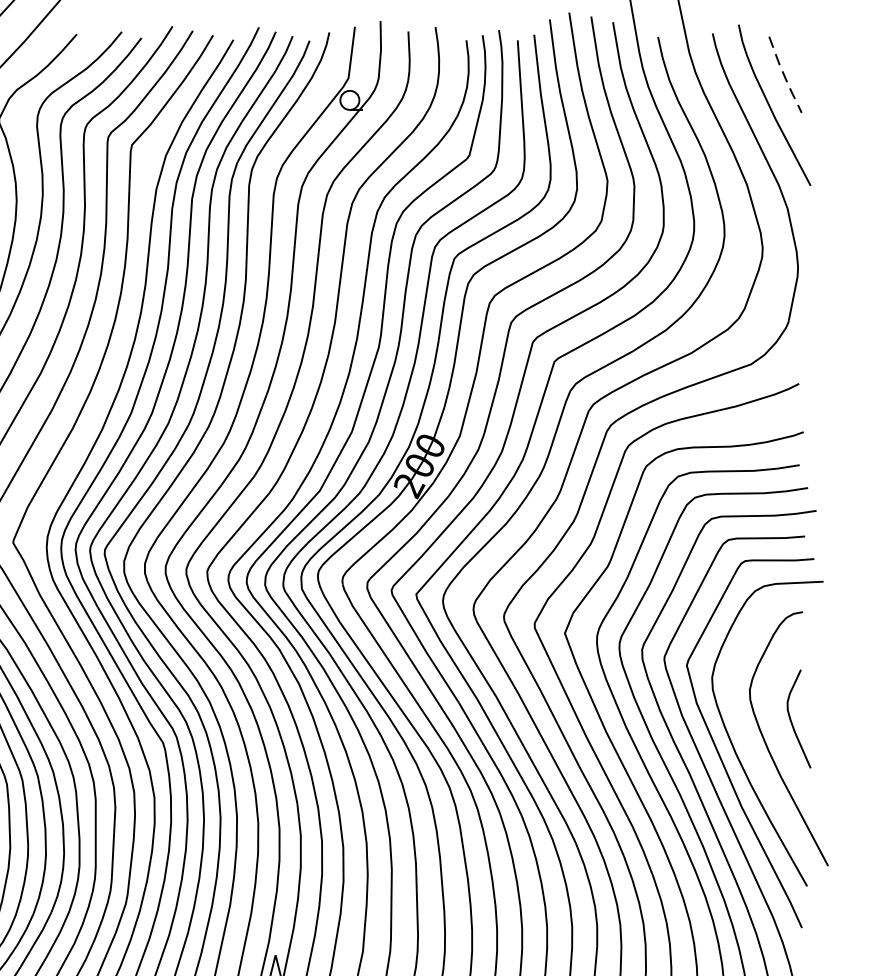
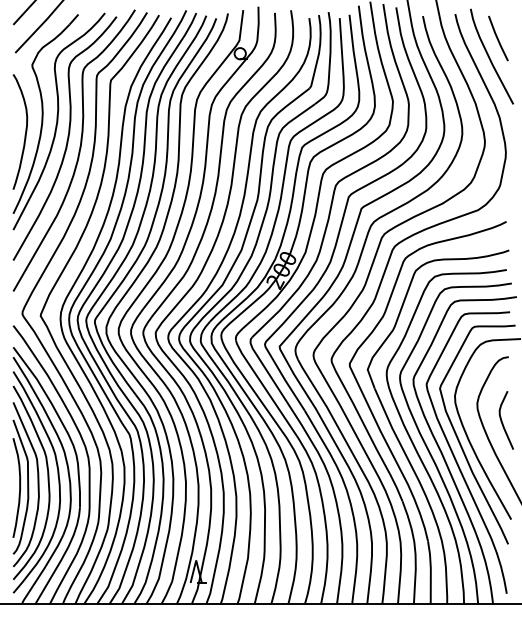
line: (783, 74) -> (497, 38), dashed -> solid

